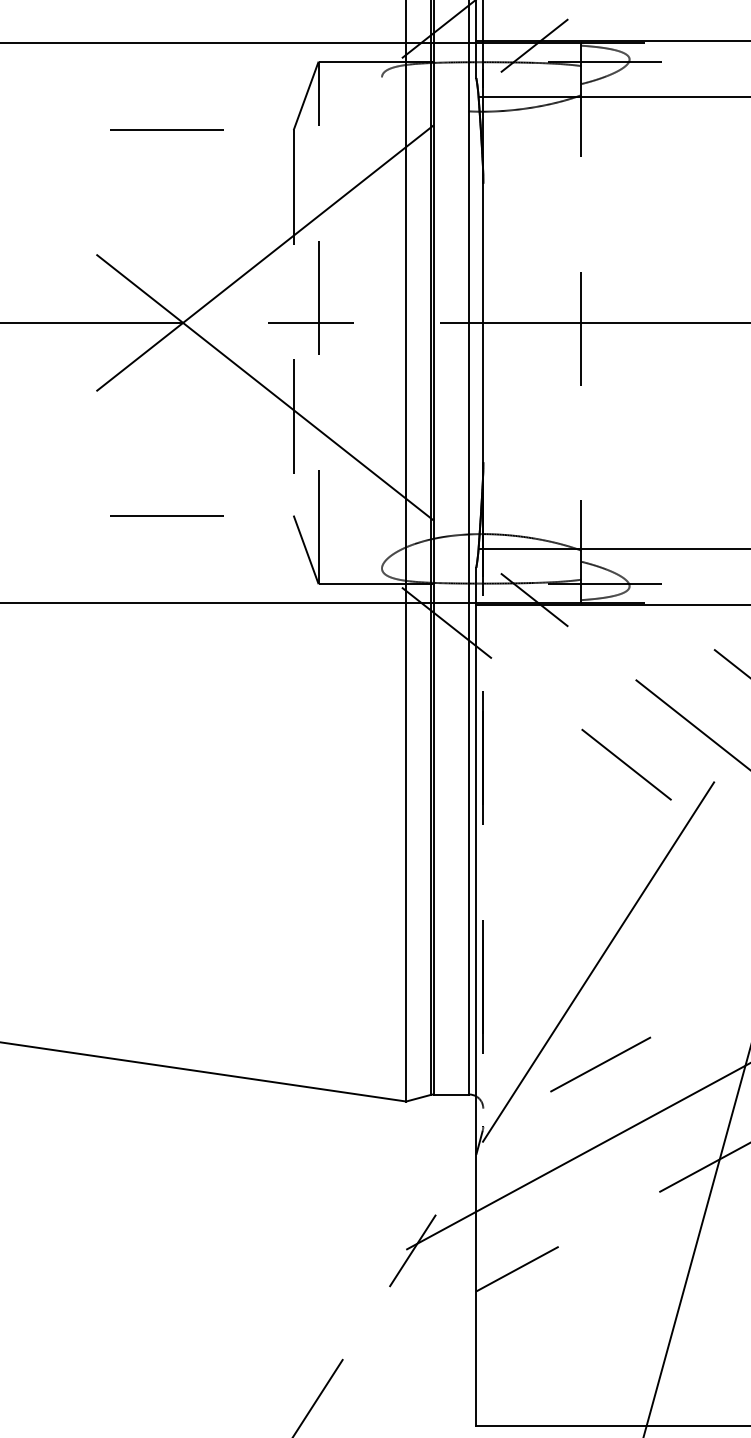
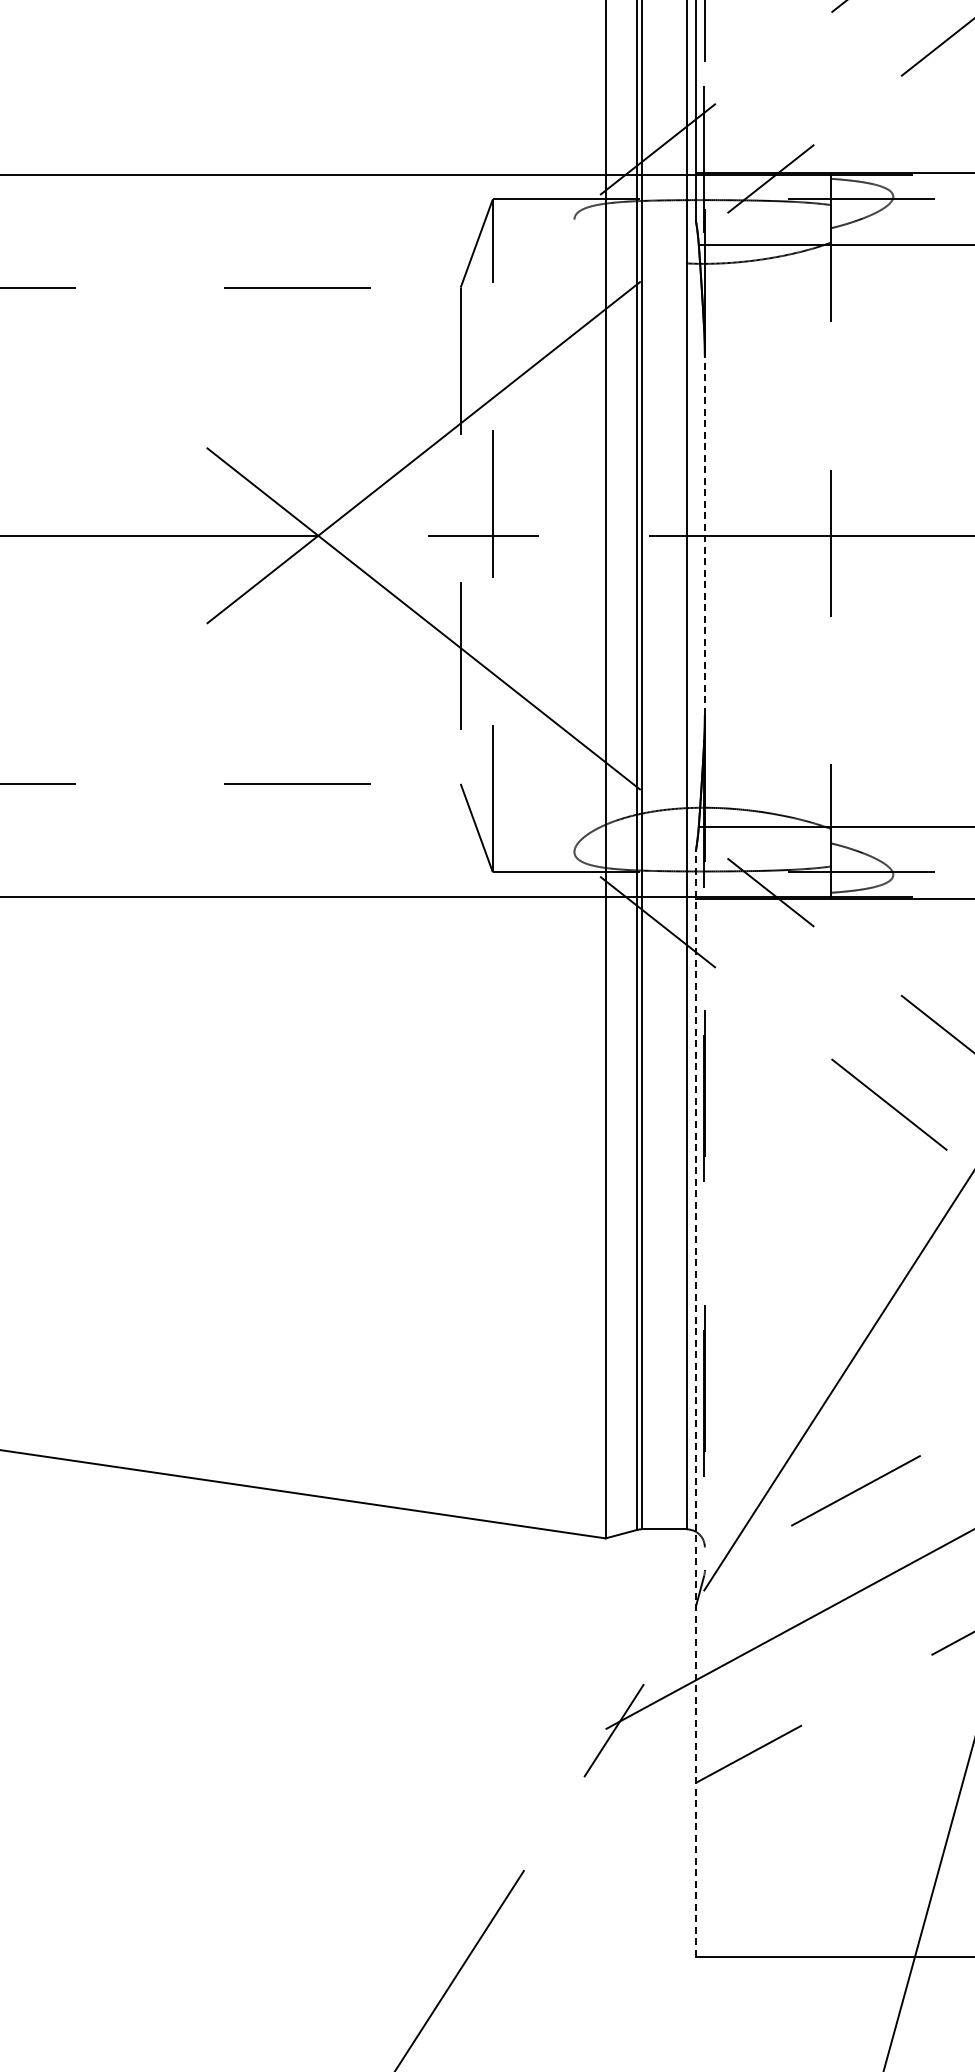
line: (483, 322) -> (704, 535), solid -> dashed
line: (476, 996) -> (695, 1403), solid -> dashed

